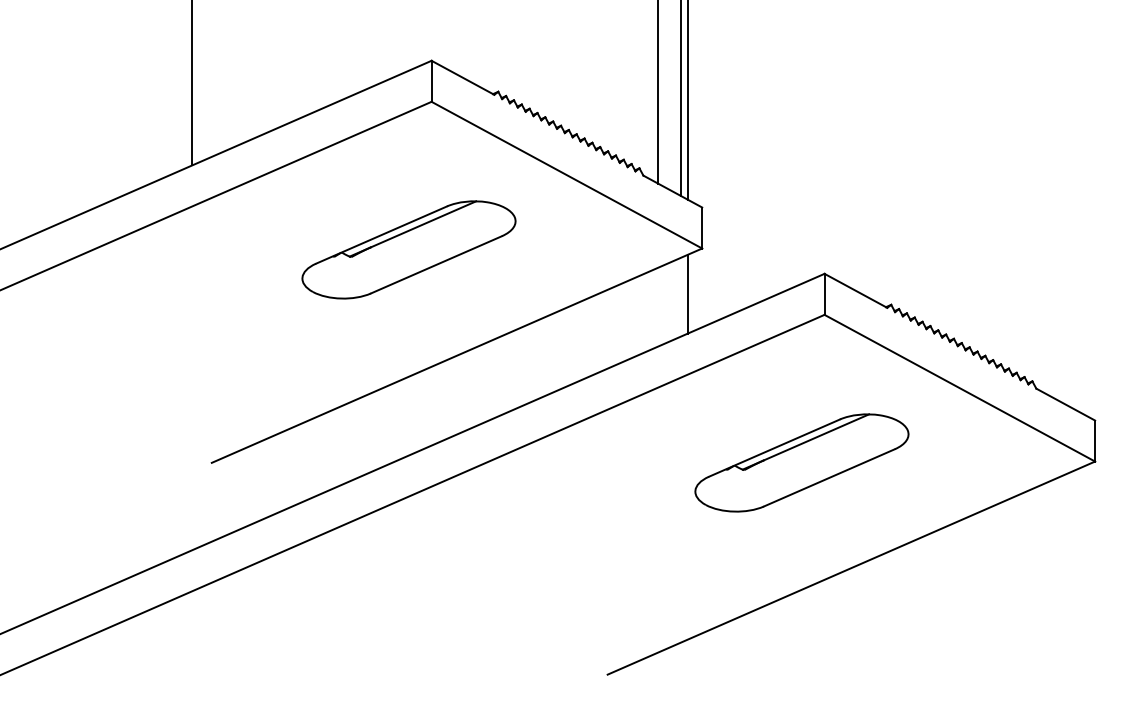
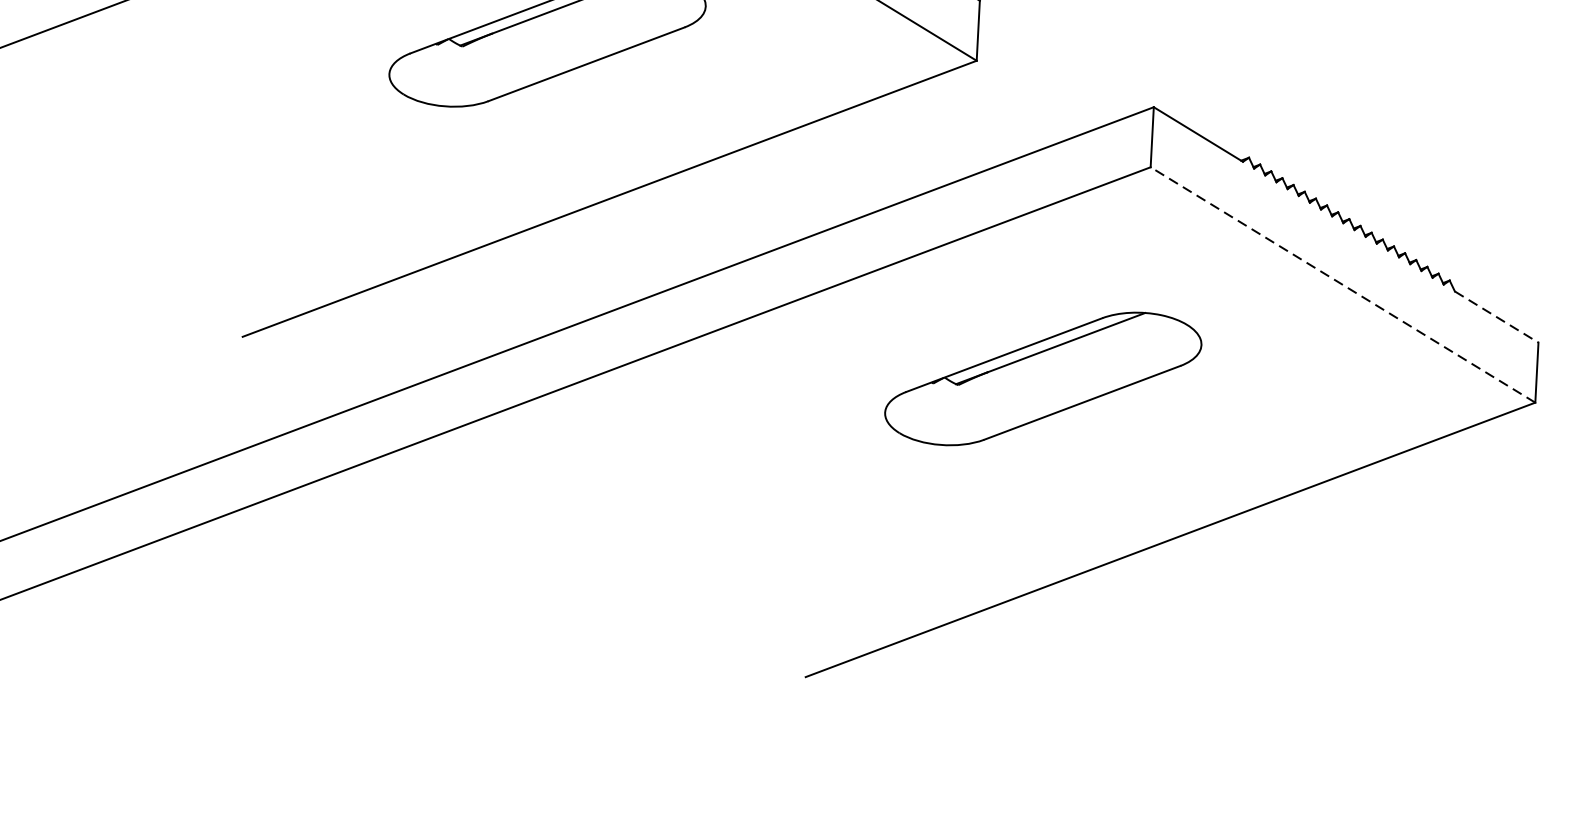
line: (687, 293) -> (951, 125), removed
line: (959, 388) -> (1342, 285), solid -> dashed
line: (1066, 404) -> (1497, 316), solid -> dashed
part: (801, 462) -> (1042, 378), moved

